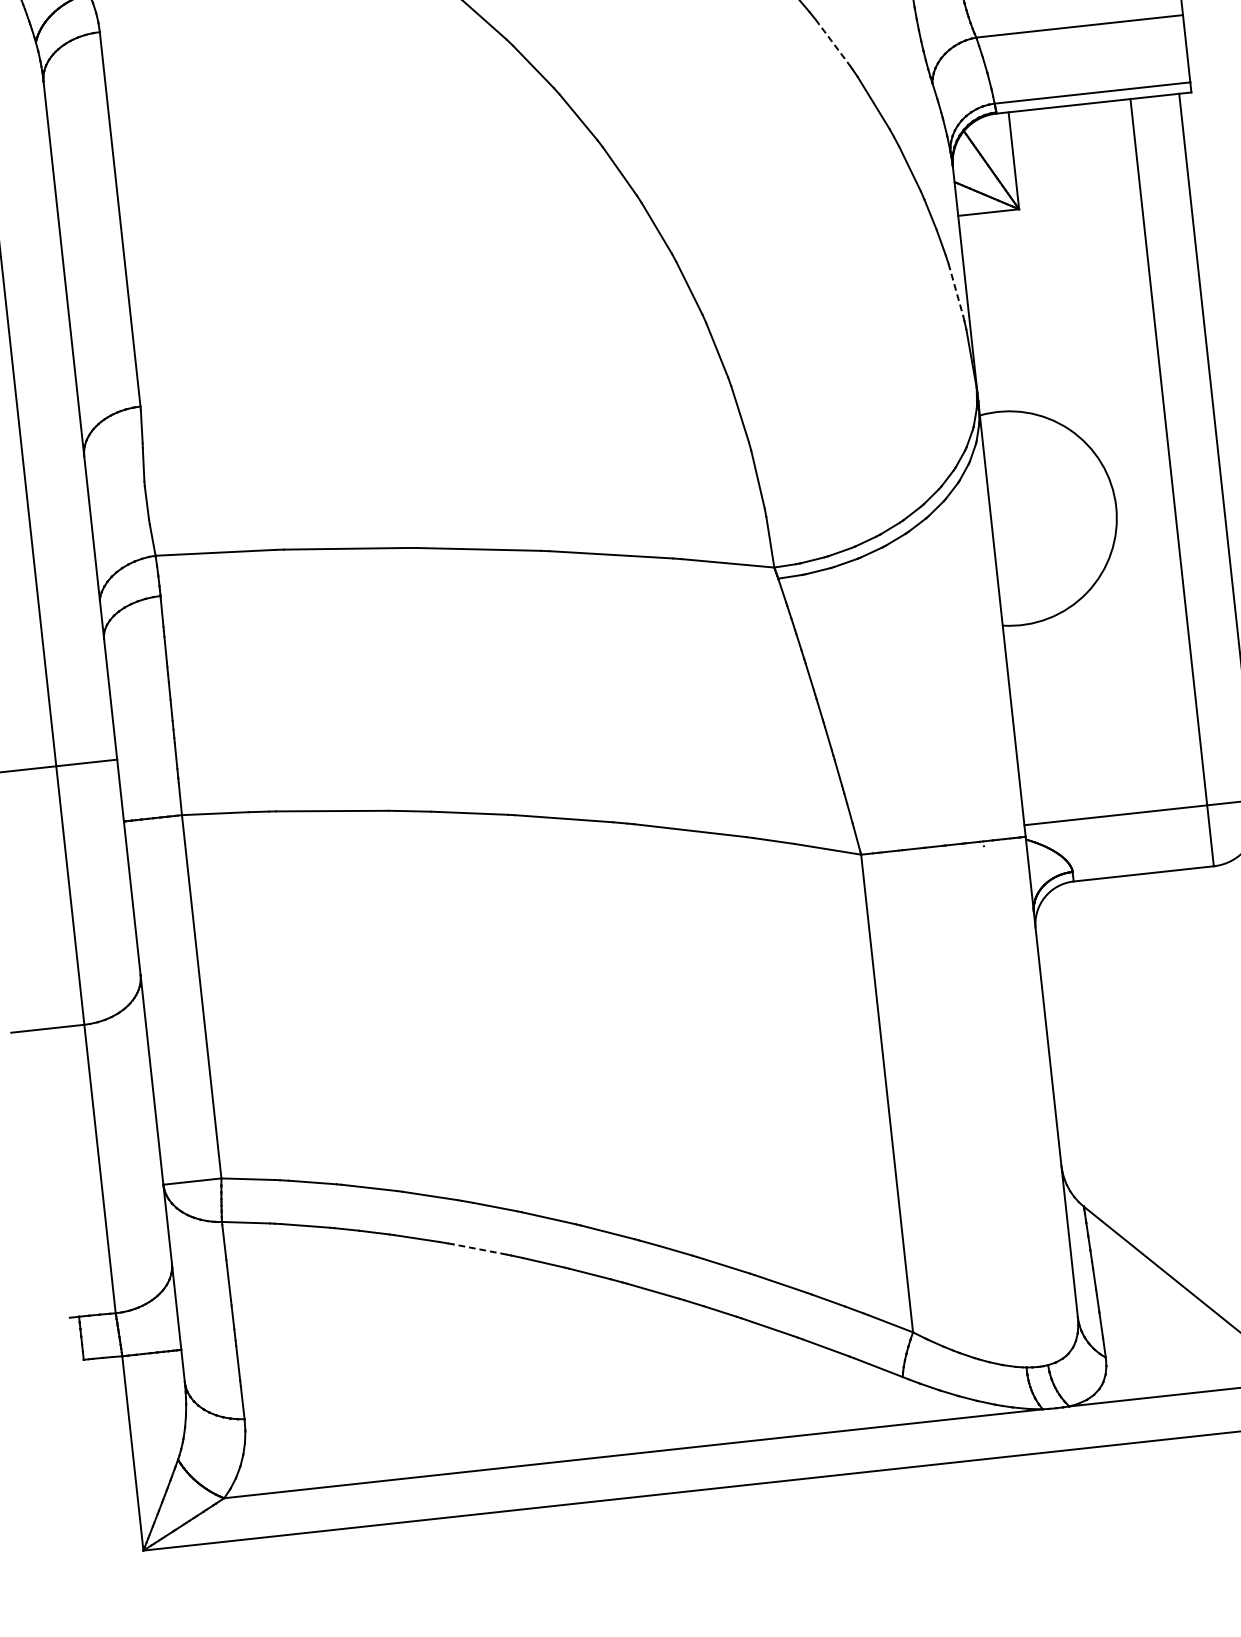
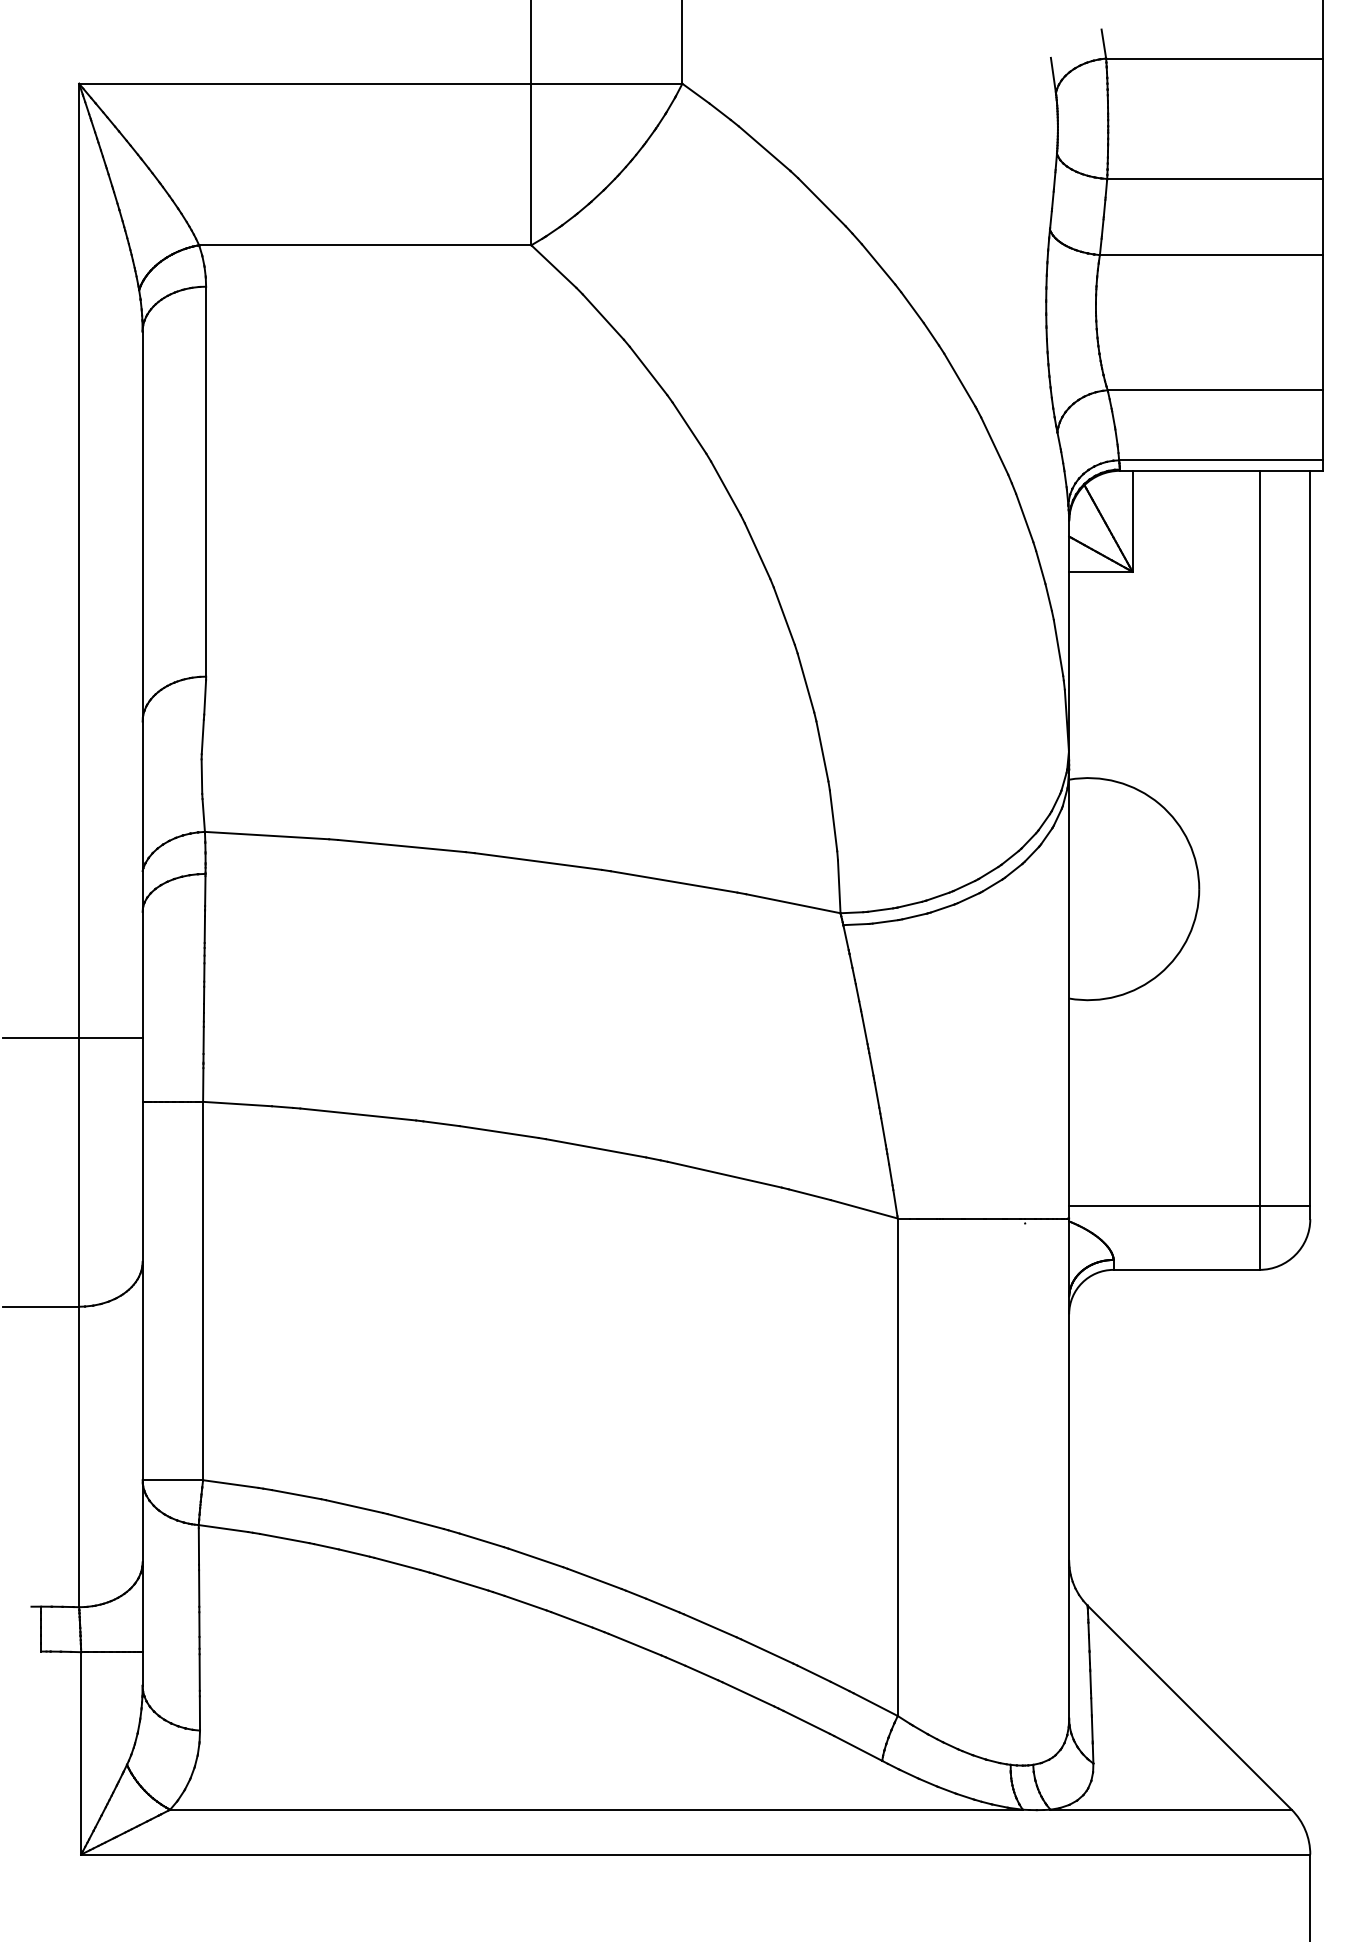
line: (832, 43) -> (959, 380), dashed -> solid
line: (955, 290) -> (1058, 648), dashed -> solid
line: (479, 1249) -> (460, 1582), dashed -> solid

